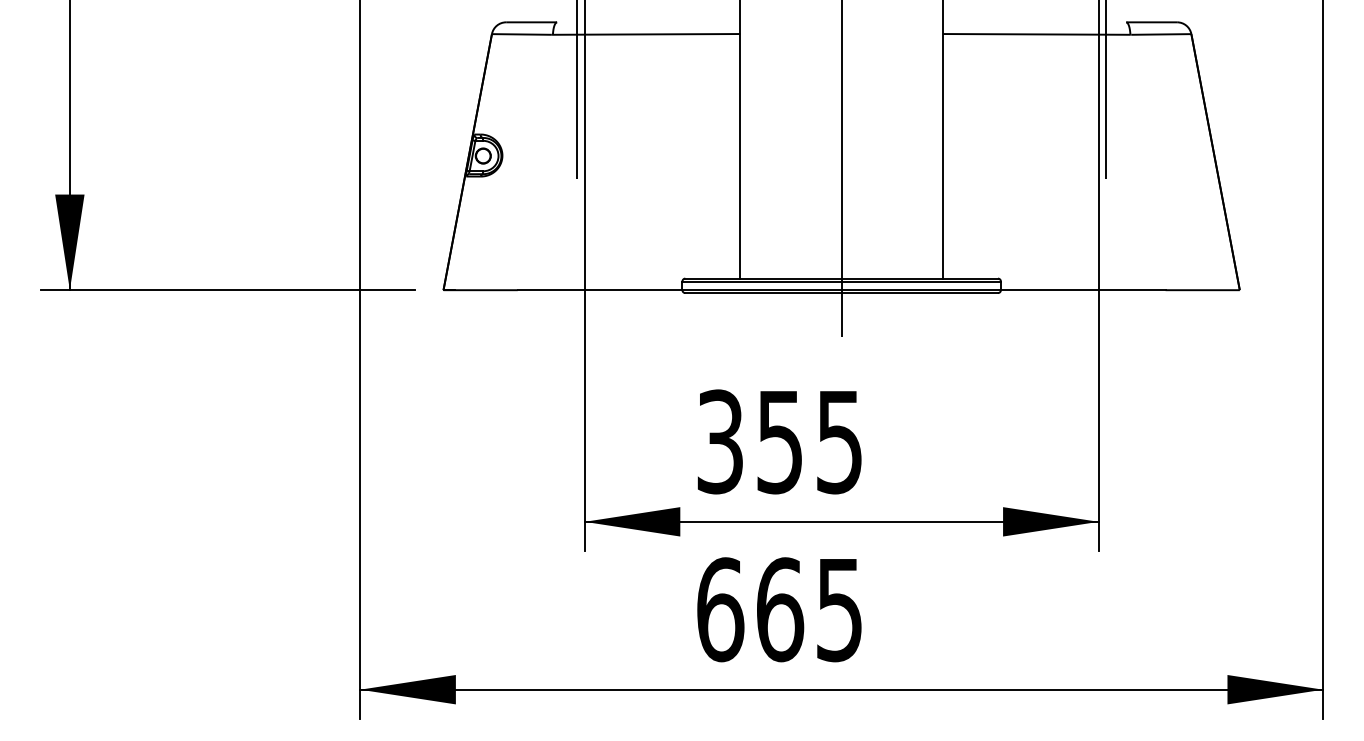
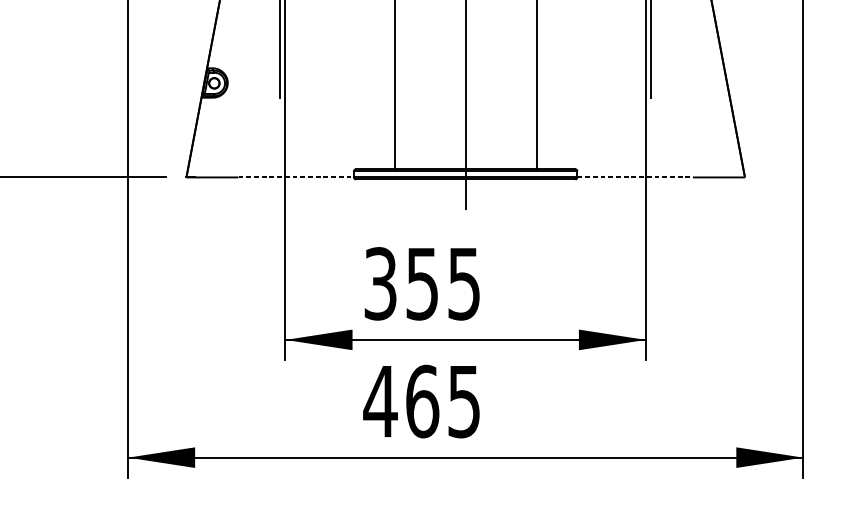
line: (600, 290) -> (296, 177), solid -> dashed
line: (1083, 290) -> (635, 177), solid -> dashed
text: (720, 609) -> (380, 401), 665 -> 465

